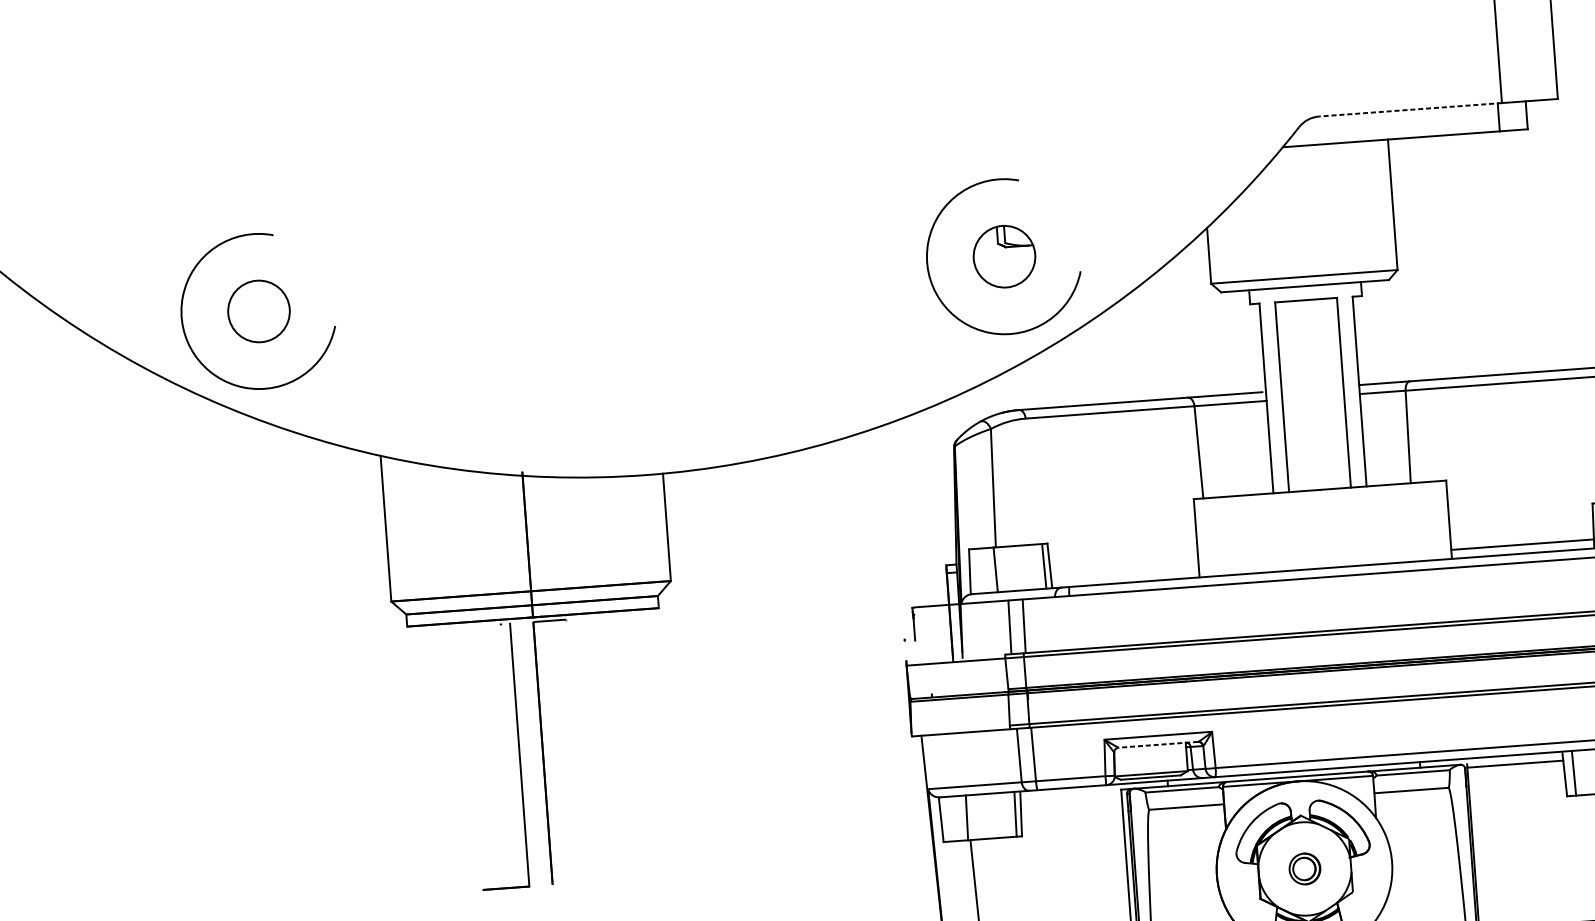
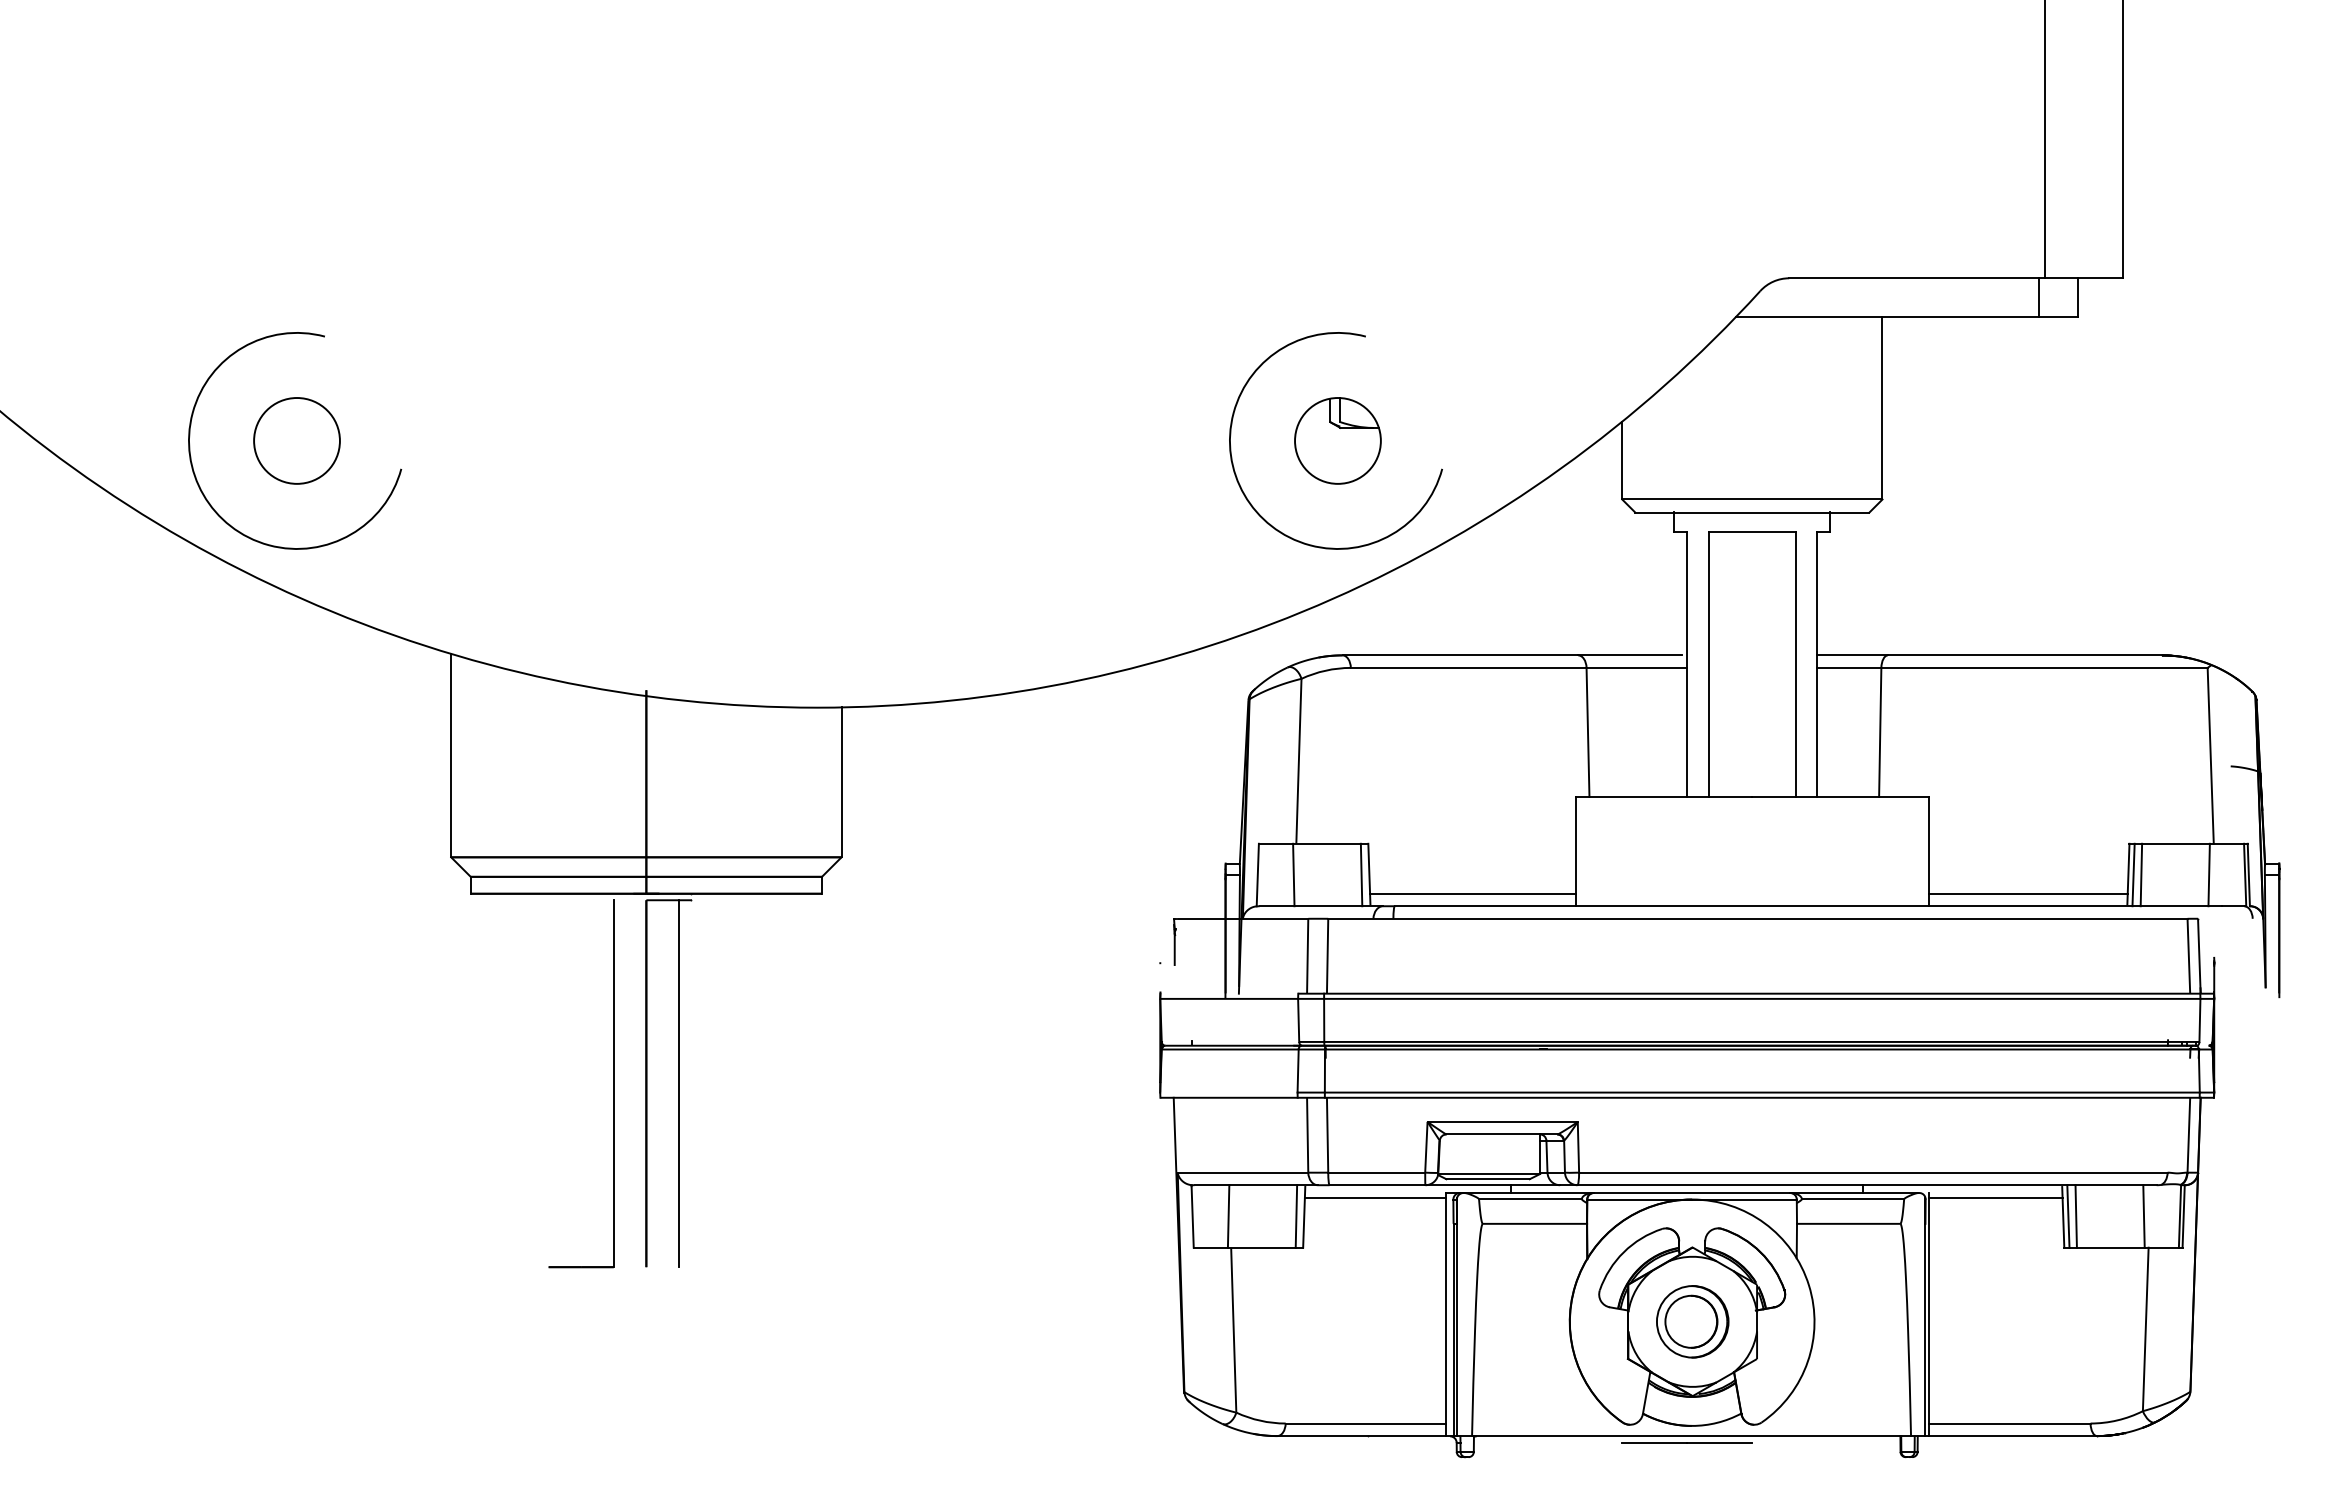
line: (1410, 109) -> (1916, 278), dashed -> solid
line: (1125, 573) -> (1473, 893), added
line: (1158, 744) -> (1501, 1134), dashed -> solid
line: (566, 751) -> (678, 1083), added
line: (1568, 773) -> (2068, 1216), added
line: (1070, 796) -> (1374, 1197), added
part: (1304, 868) -> (1692, 1321), size x1.67

